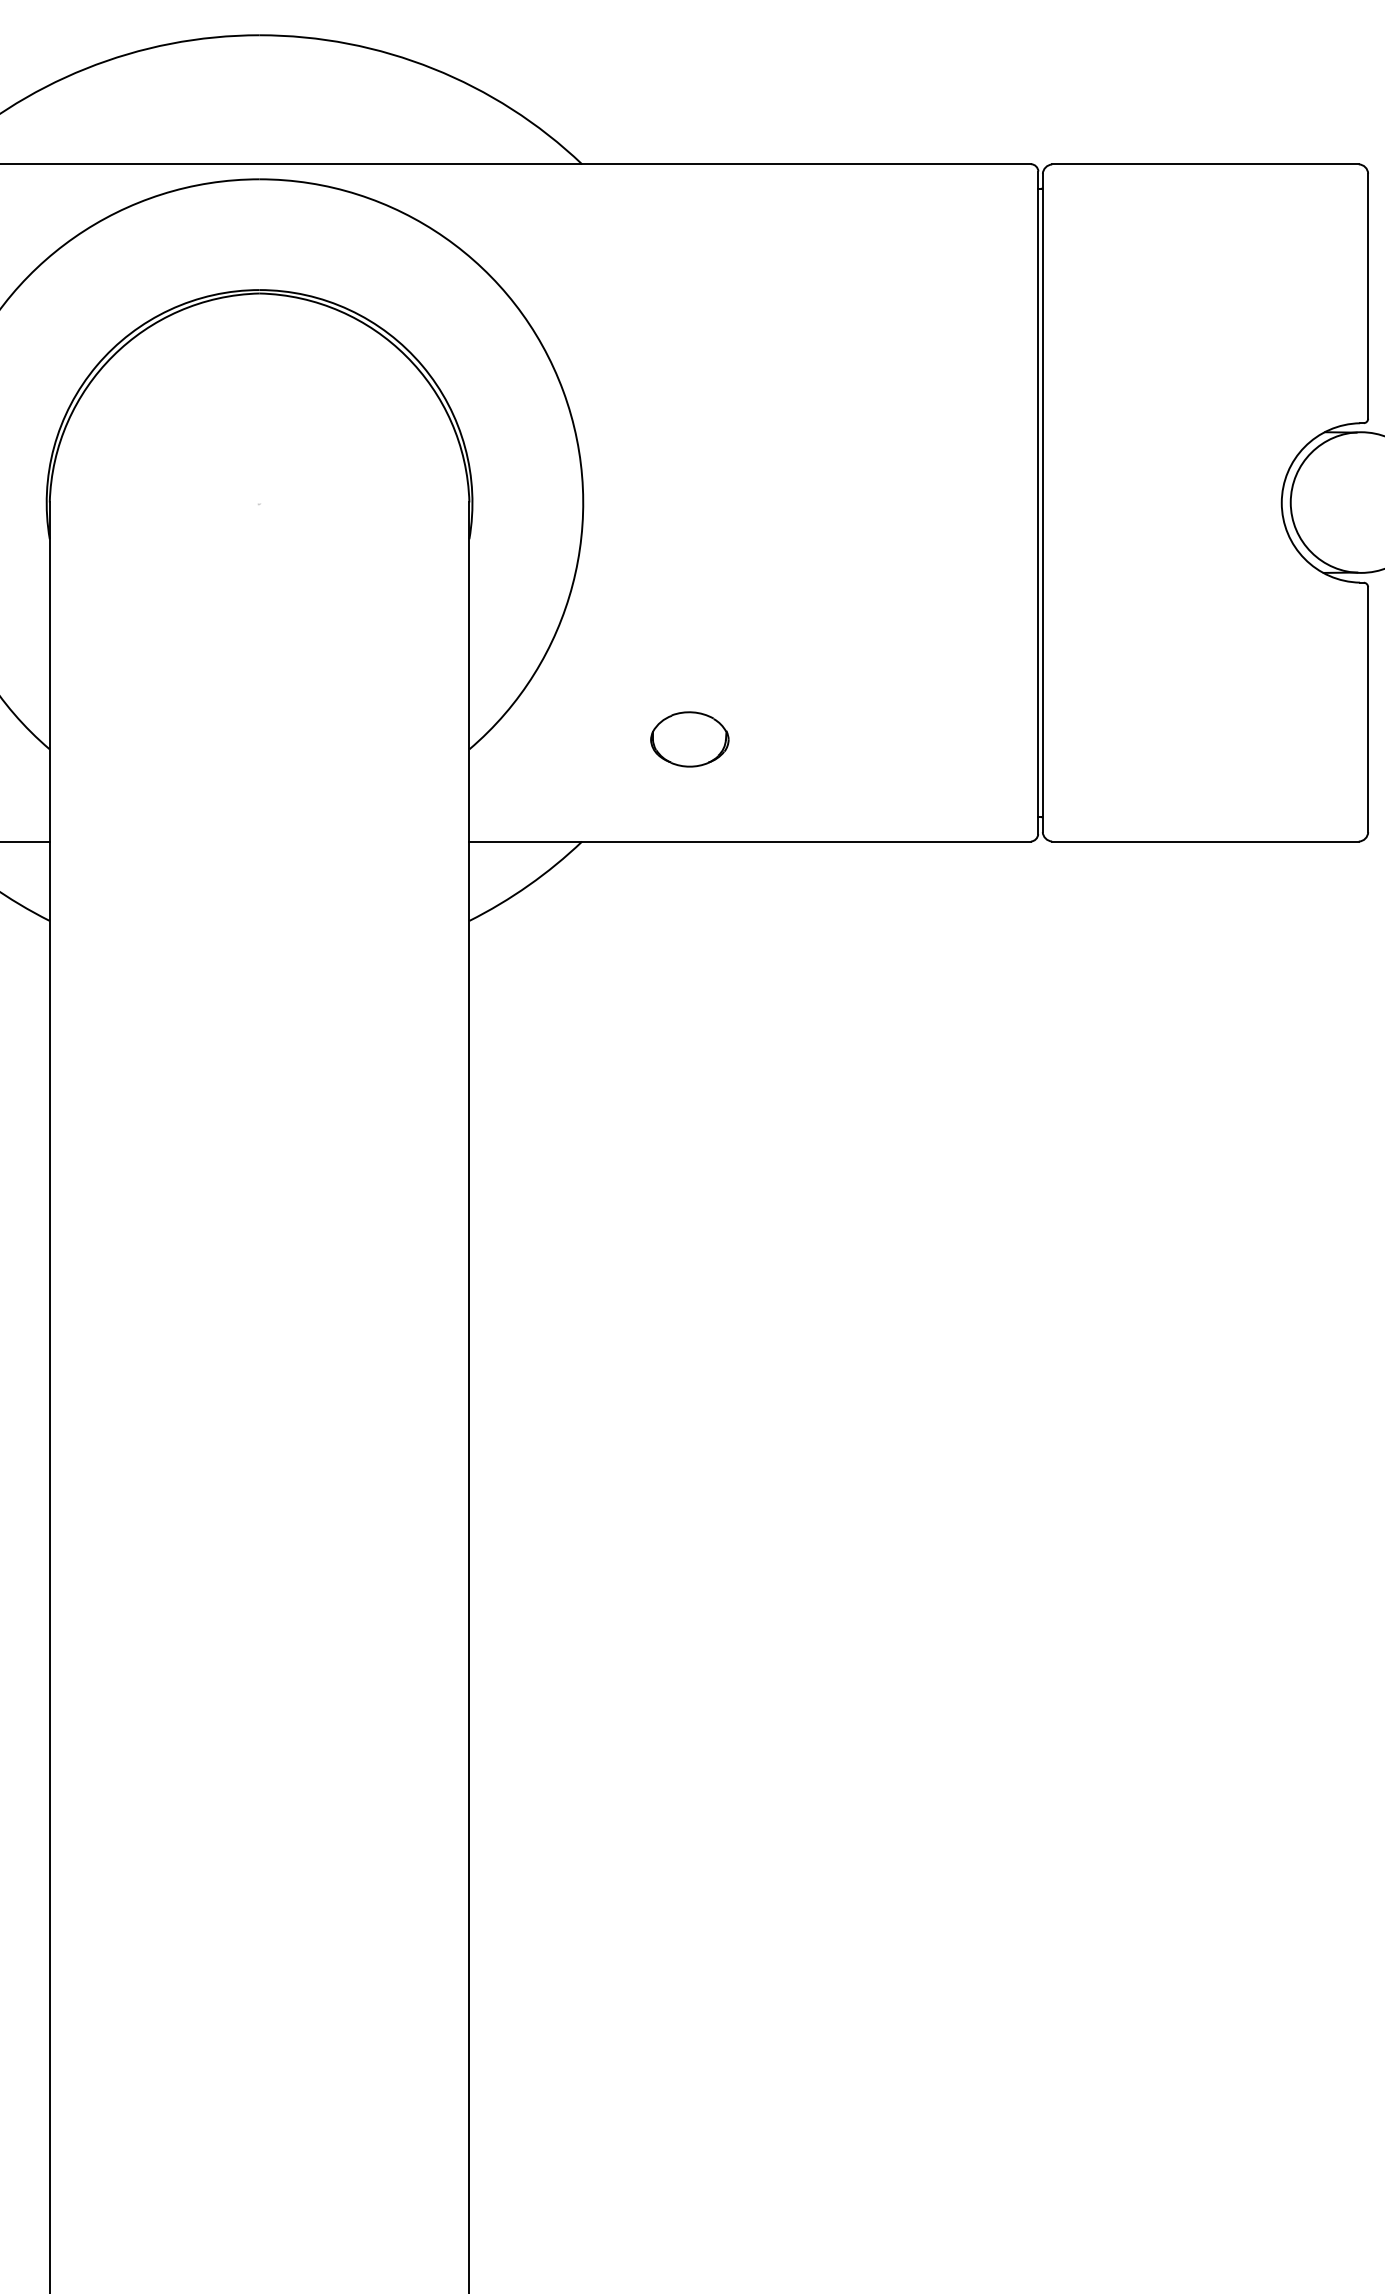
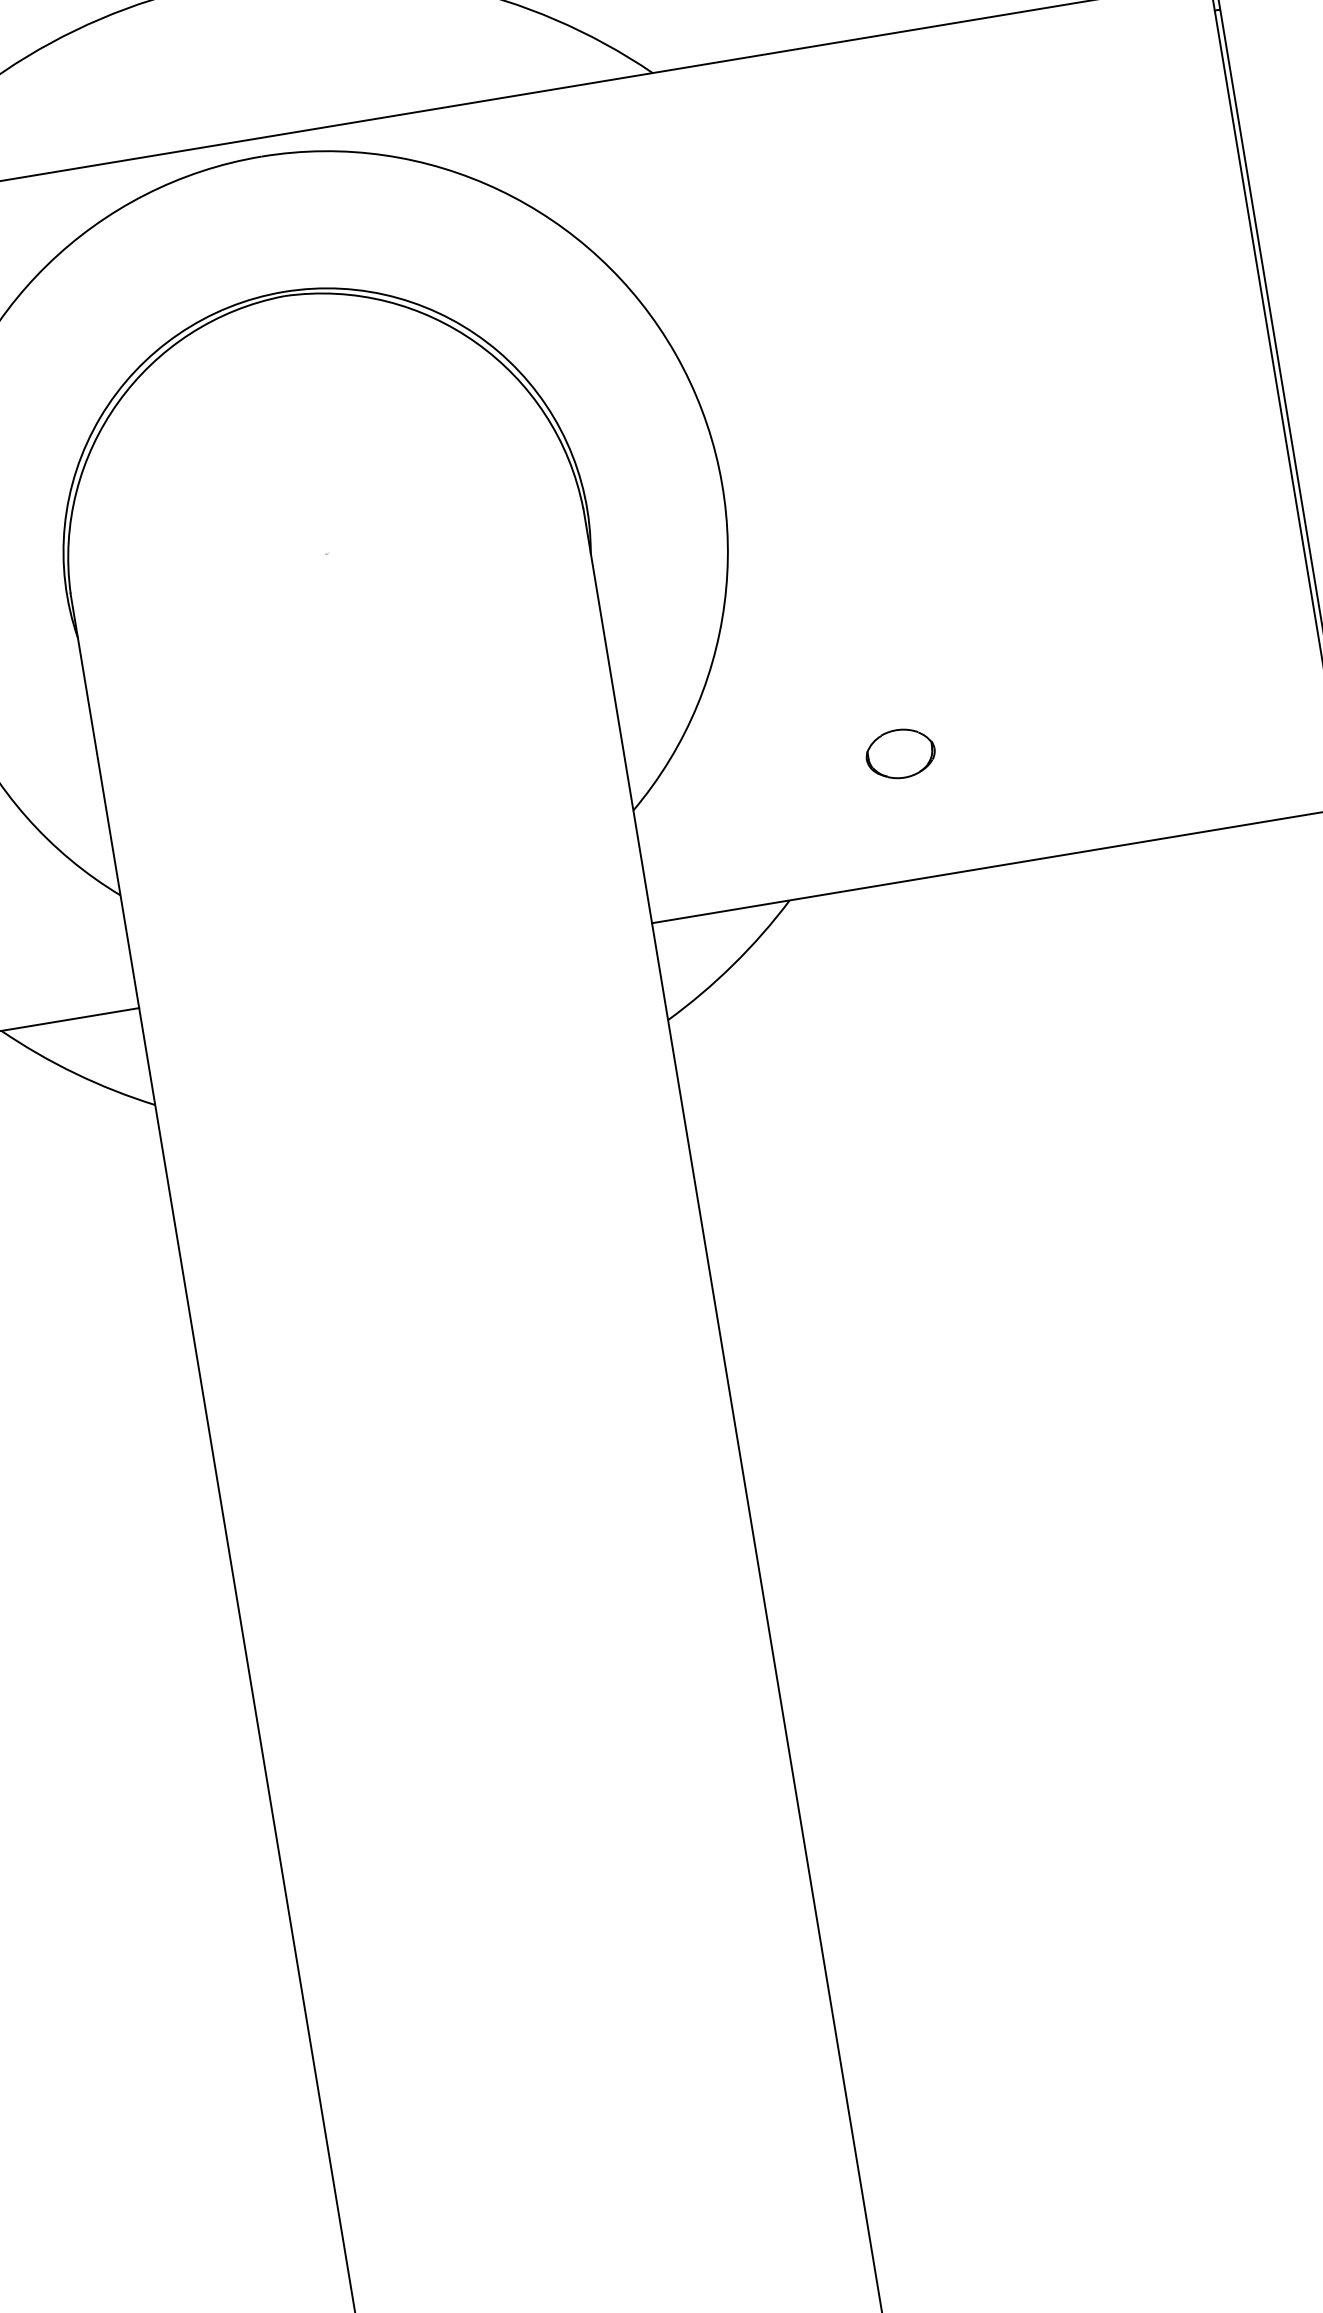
part: (689, 739) -> (900, 754), size x0.71

